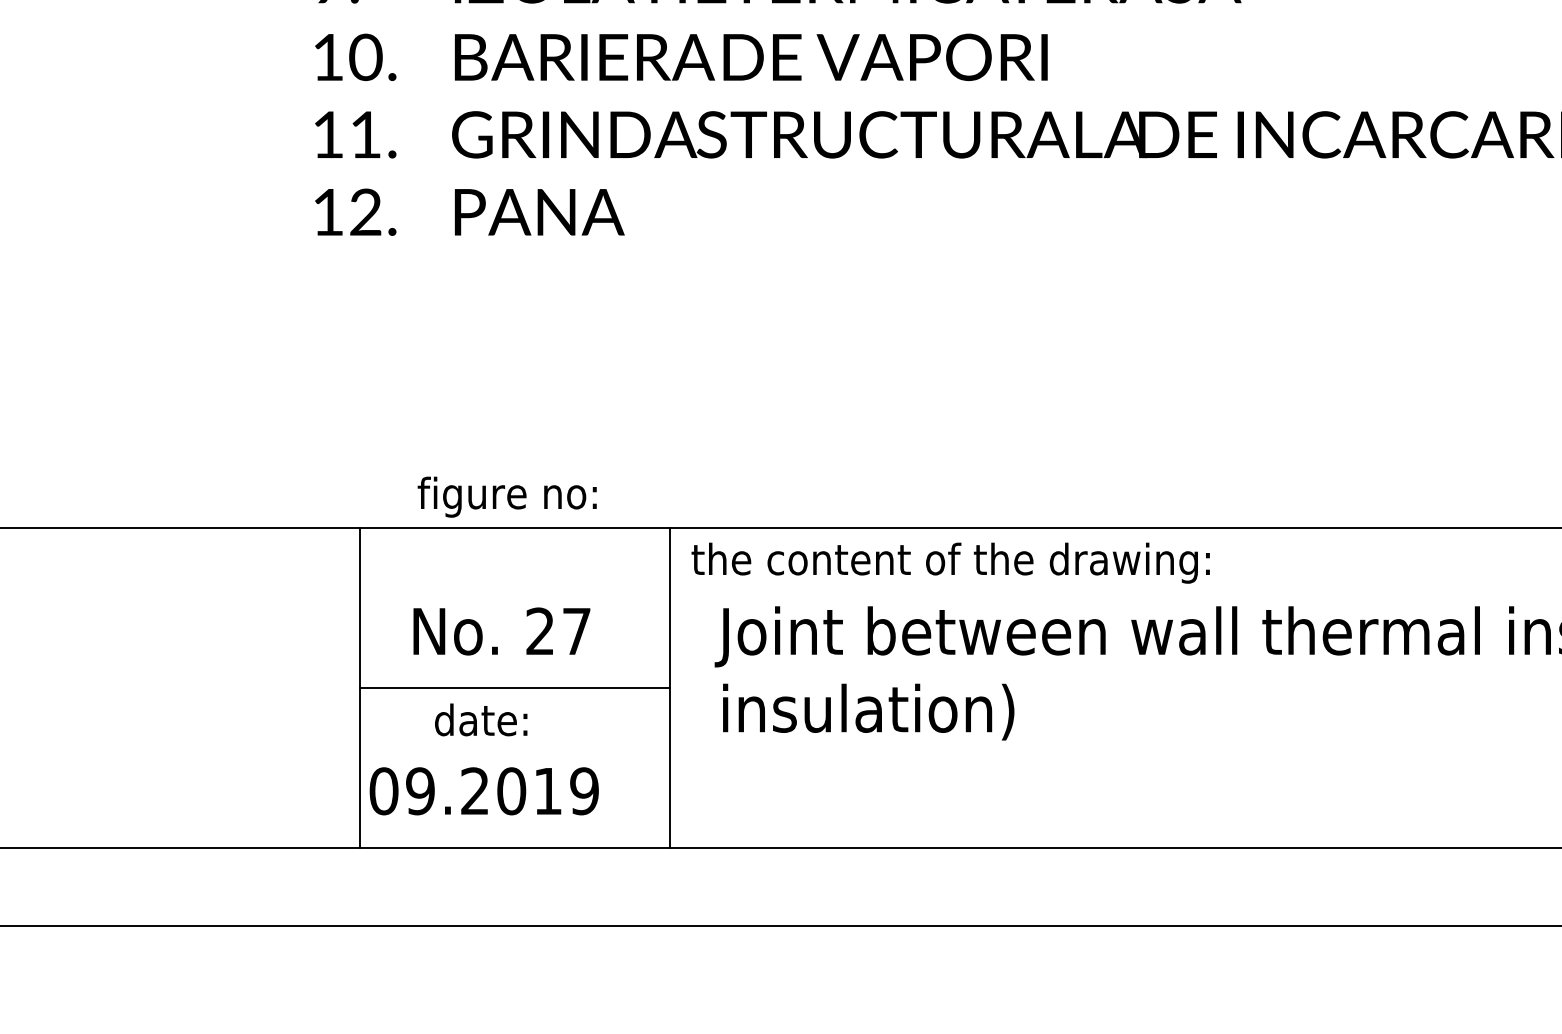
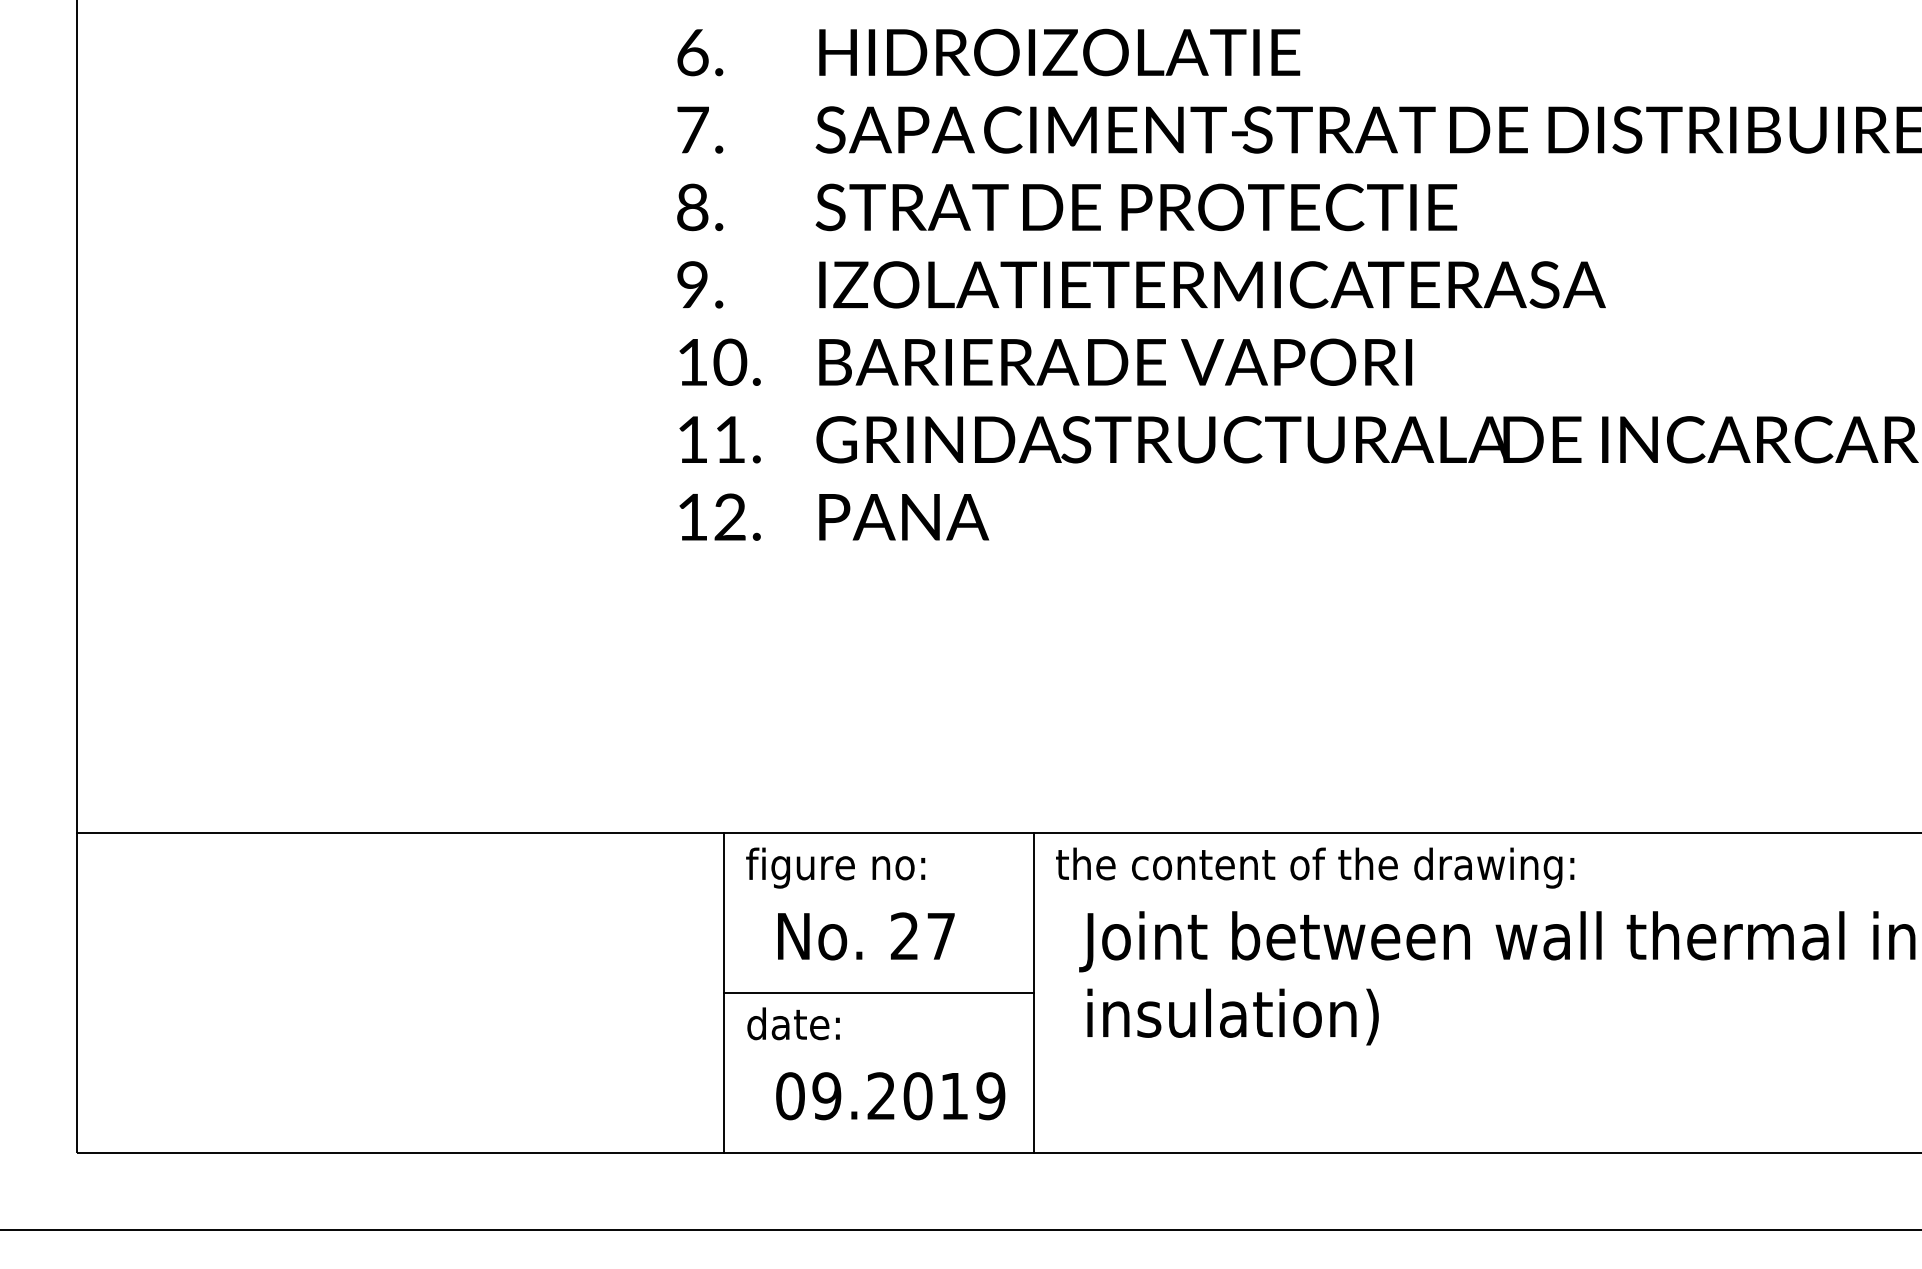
text: (507, 496) -> (835, 867), moved
text: (481, 719) -> (793, 1023), moved
text: (484, 791) -> (890, 1096), moved

